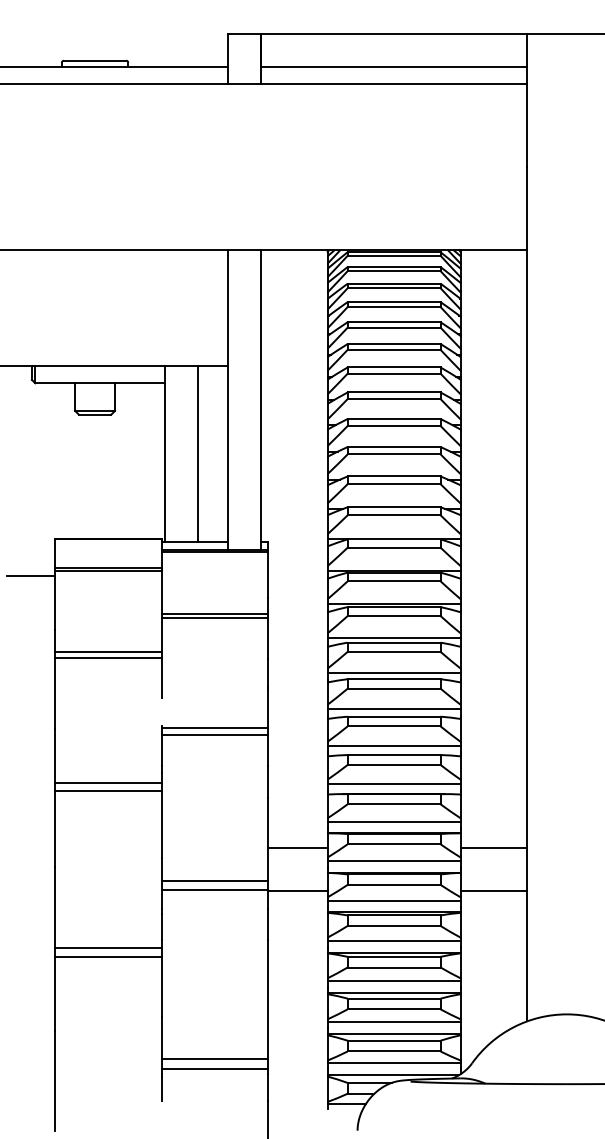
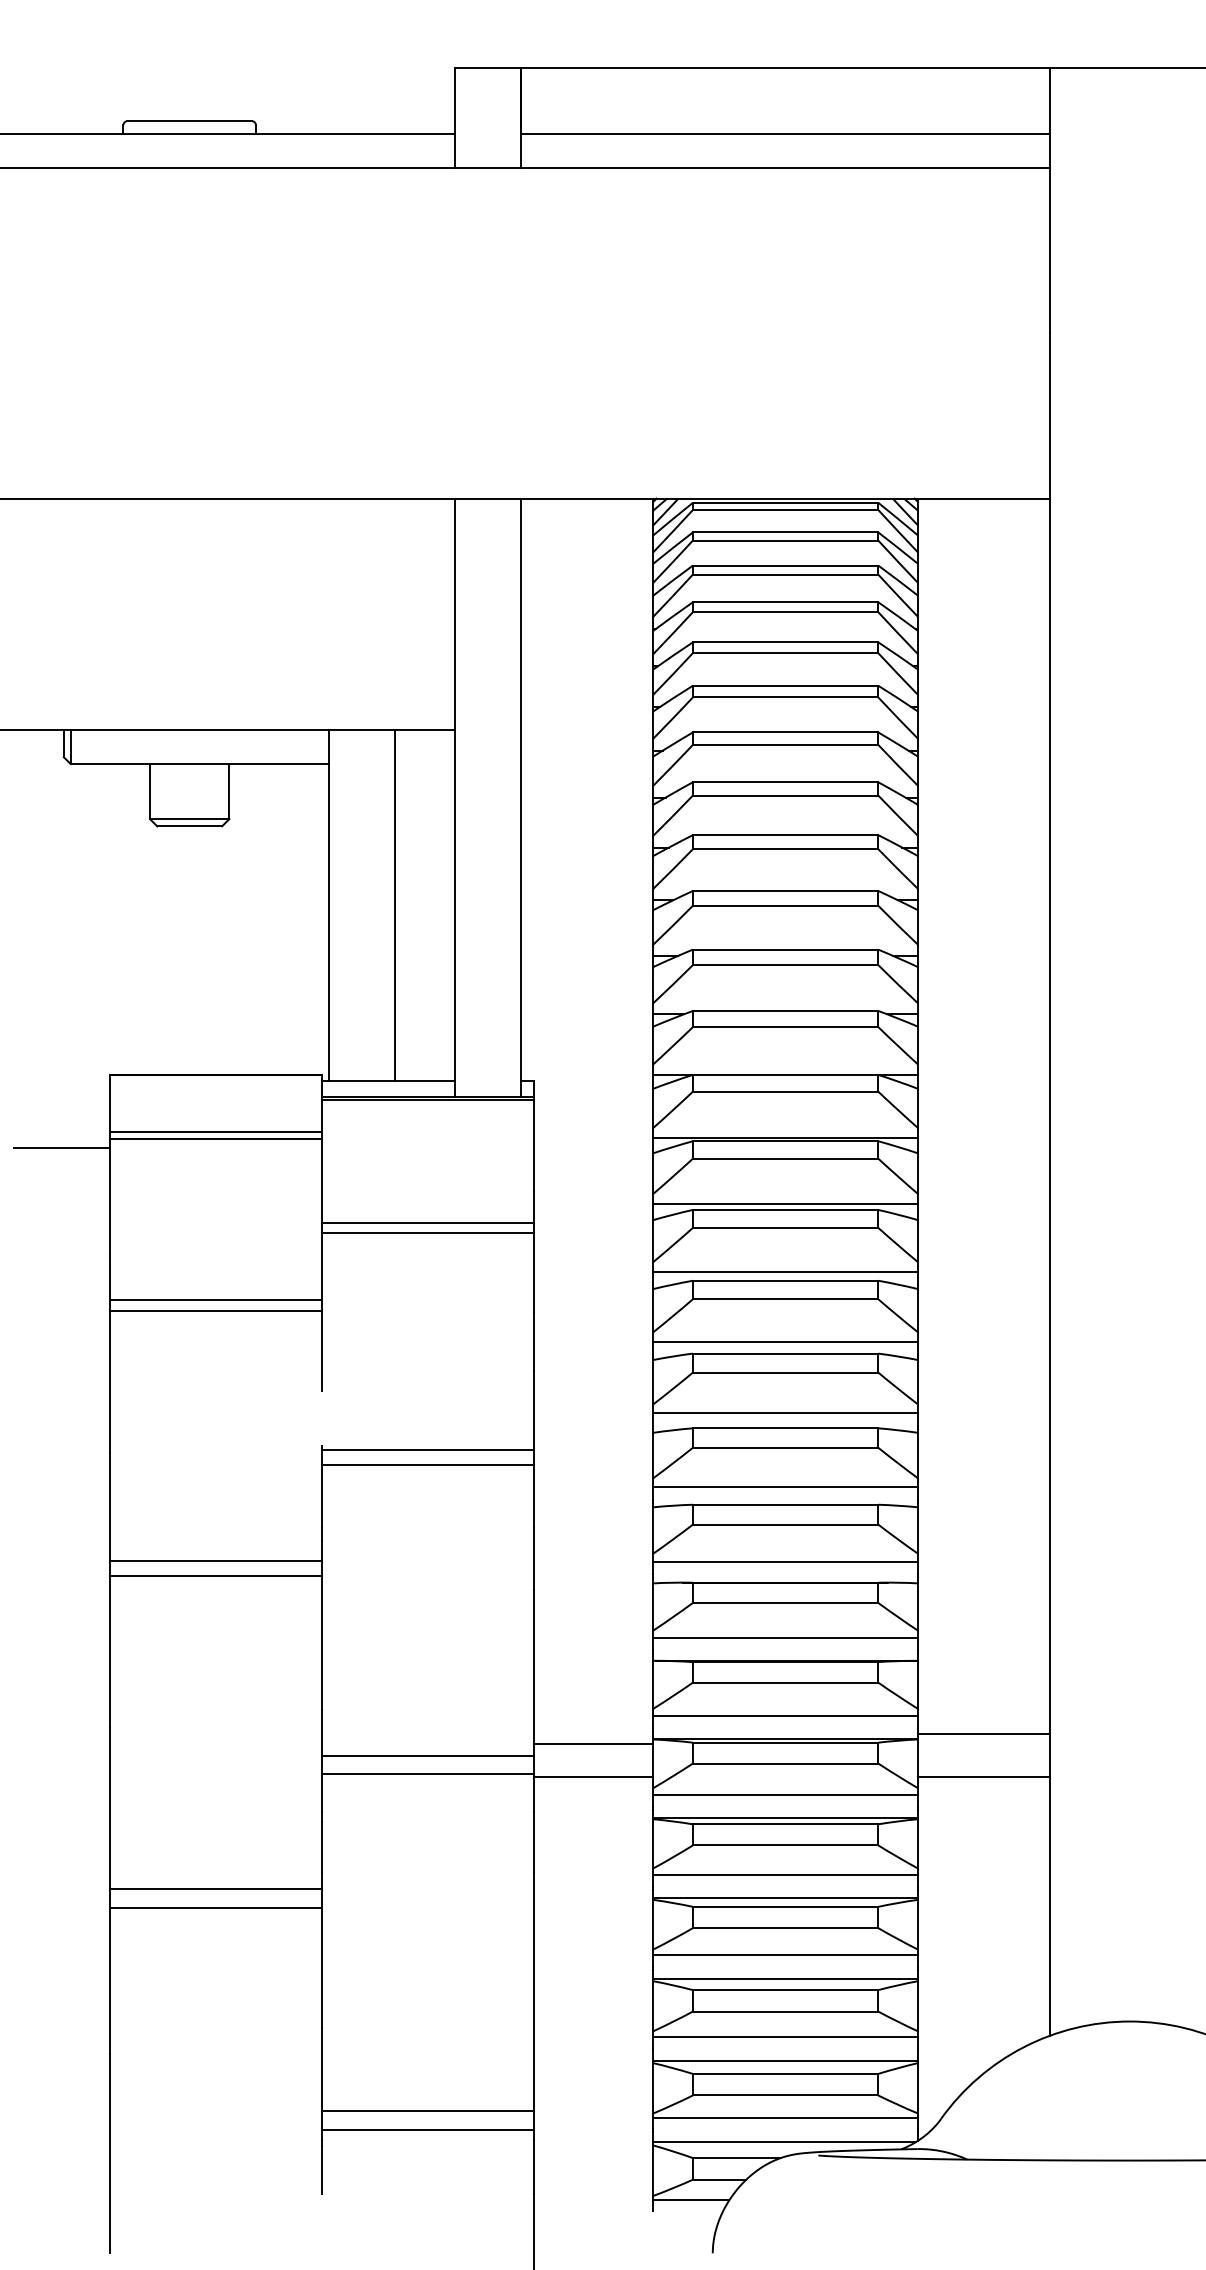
line: (297, 848) -> (593, 1744), moved
line: (493, 848) -> (983, 1734), moved

